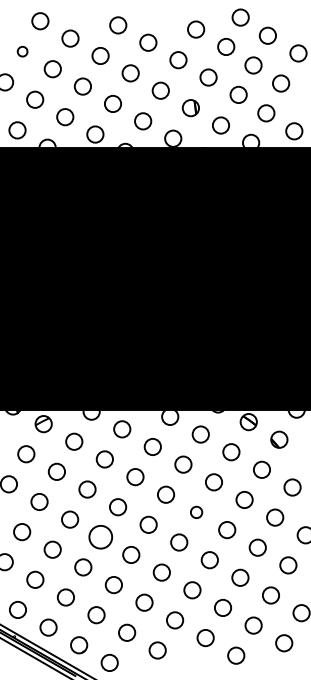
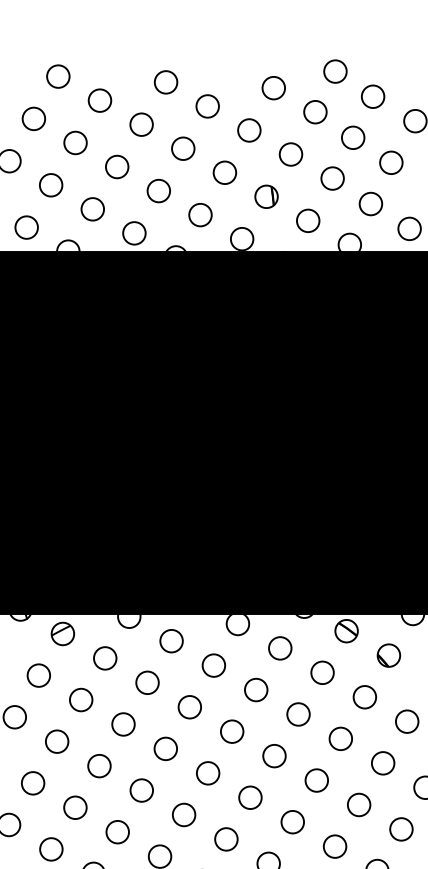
circle: (22, 51) -> (33, 118), size x1.67
circle: (196, 512) -> (274, 756), size x1.43
circle: (100, 537) -> (141, 790), size x0.71

